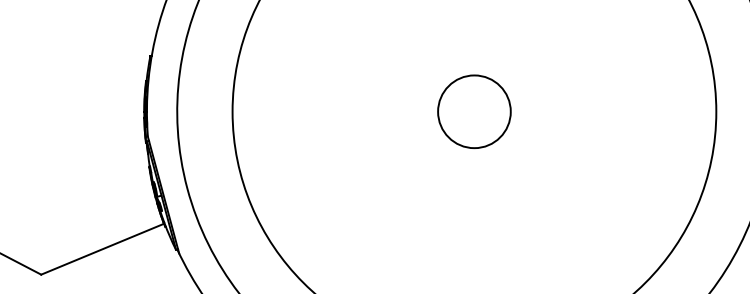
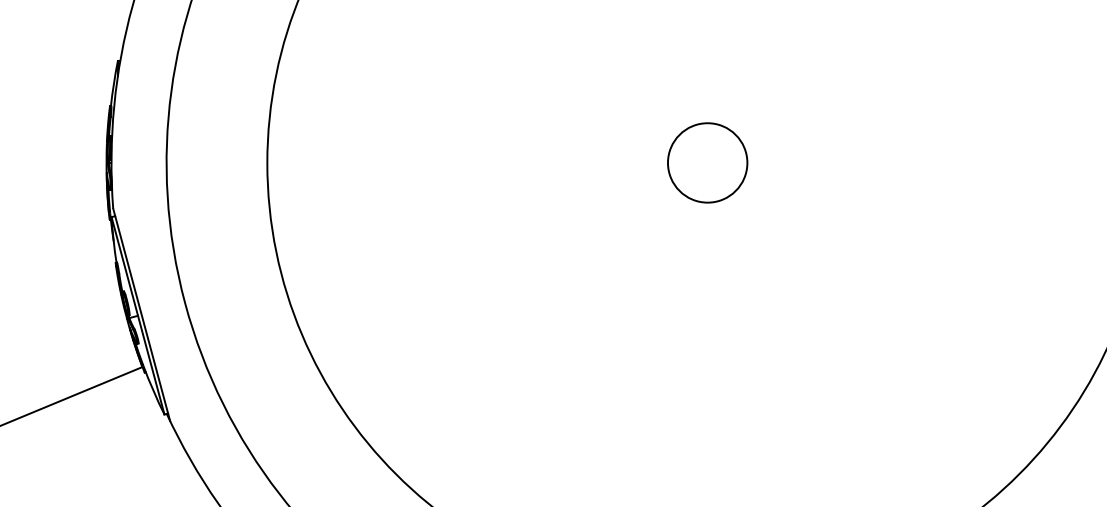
circle: (474, 111) -> (707, 162), size x0.6

